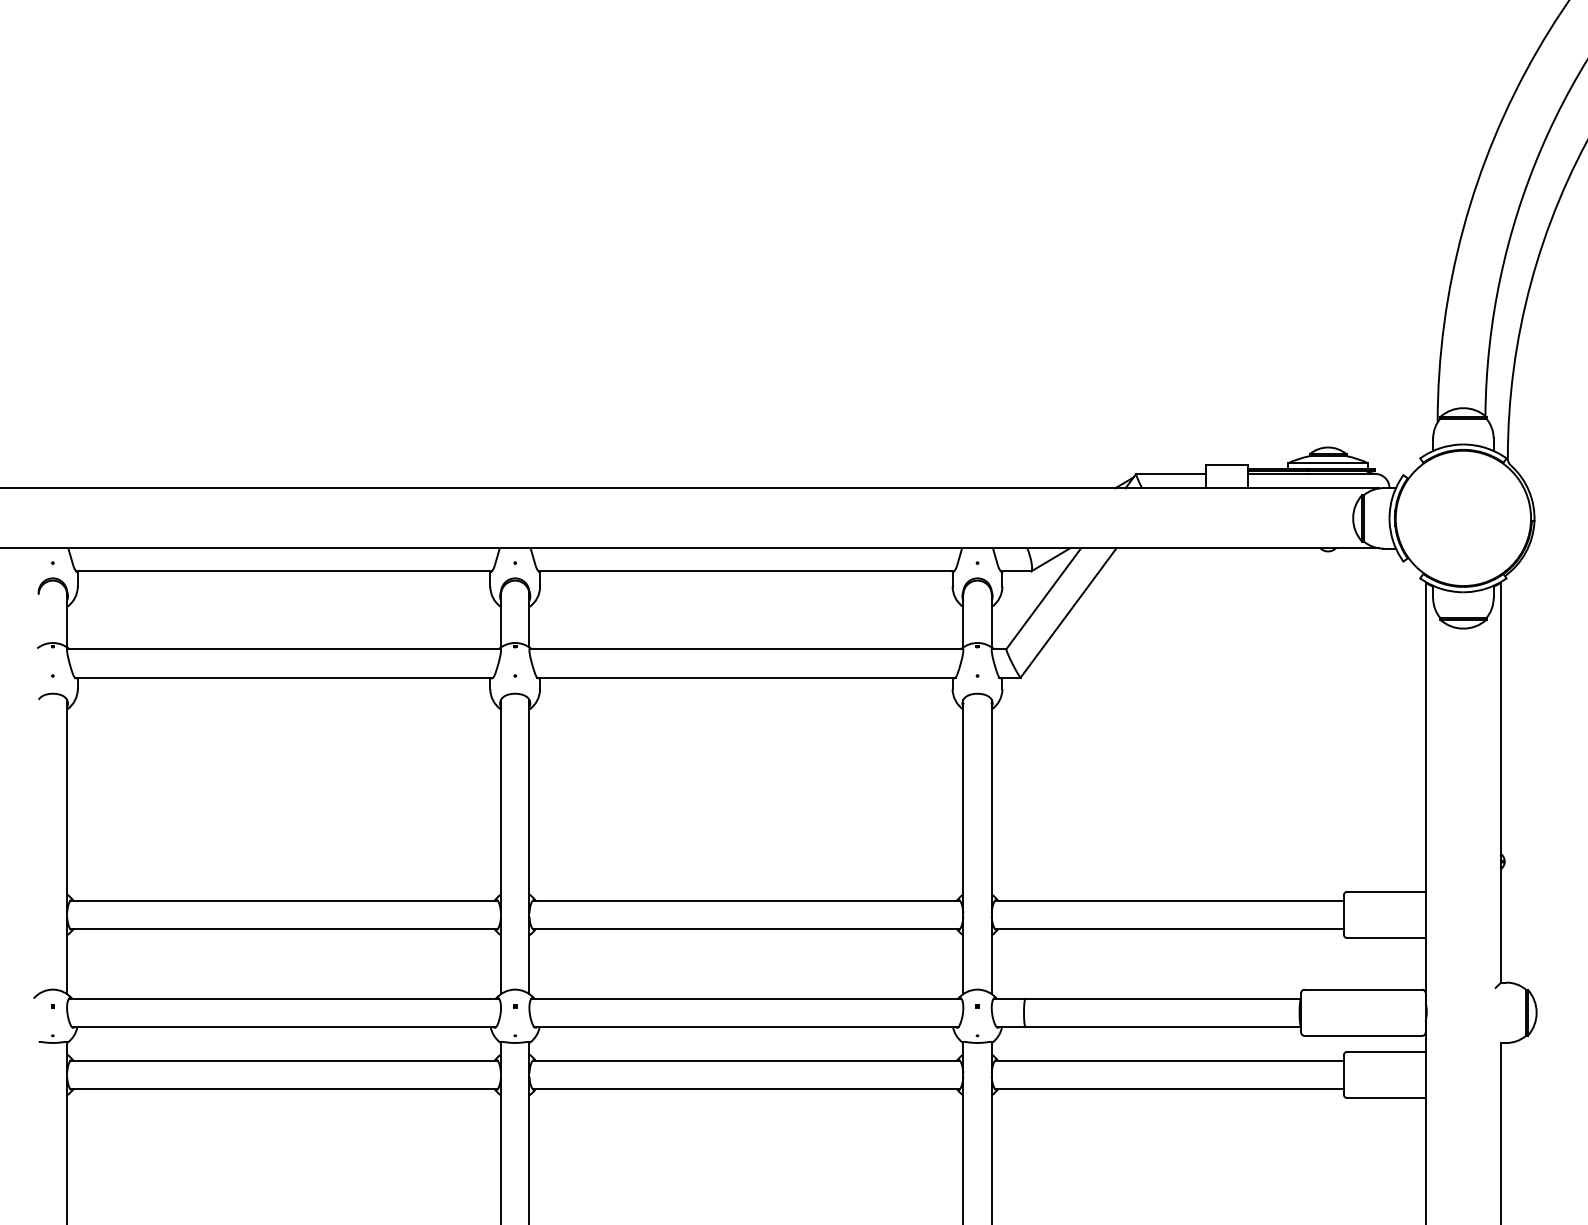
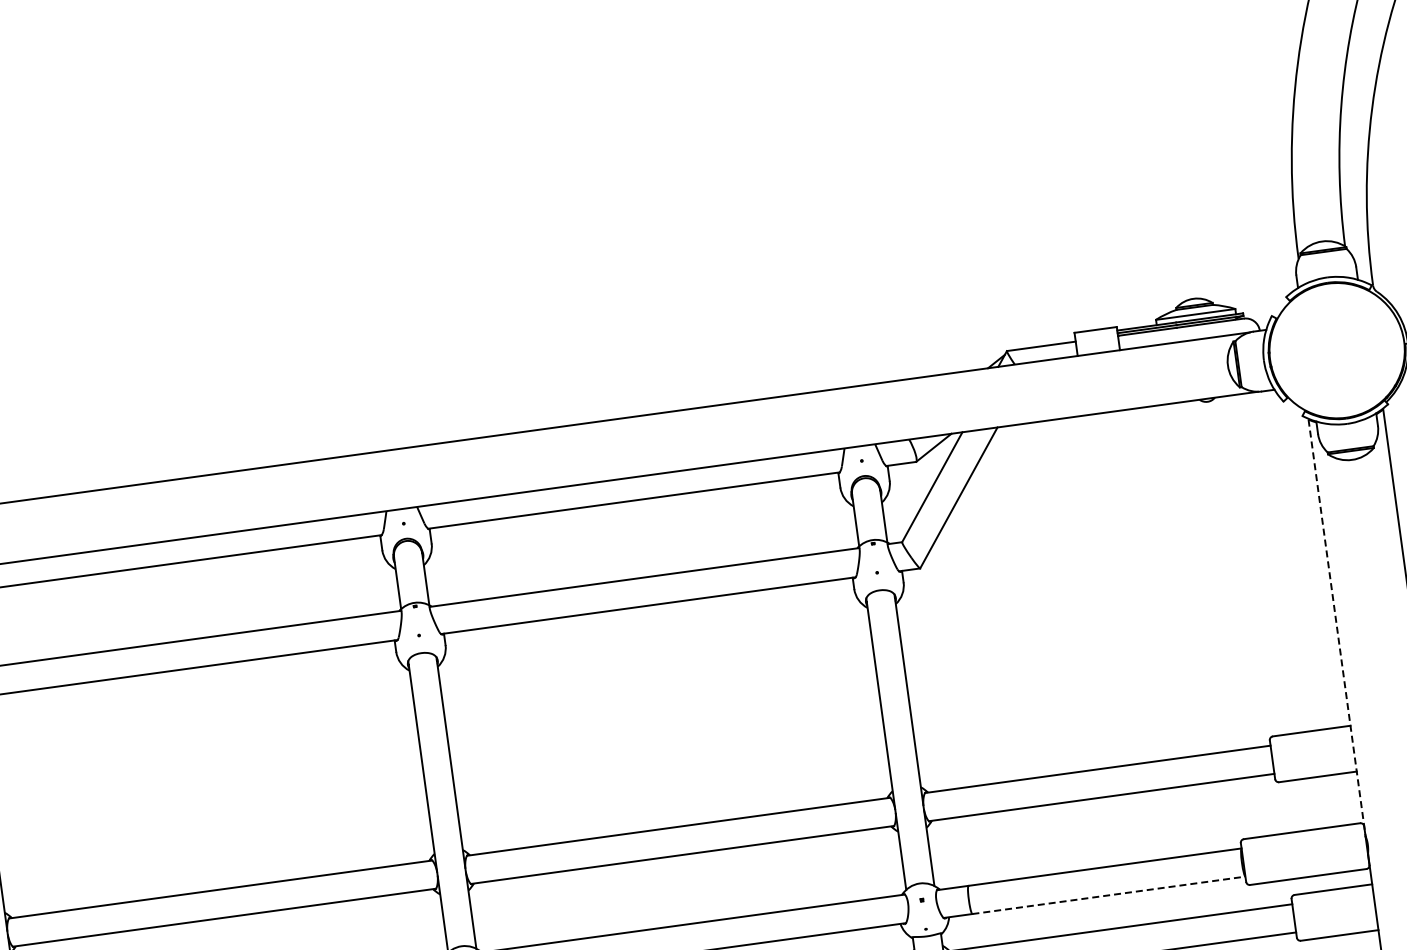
line: (1425, 793) -> (1336, 628), solid -> dashed
line: (1163, 1027) -> (1109, 895), solid -> dashed

